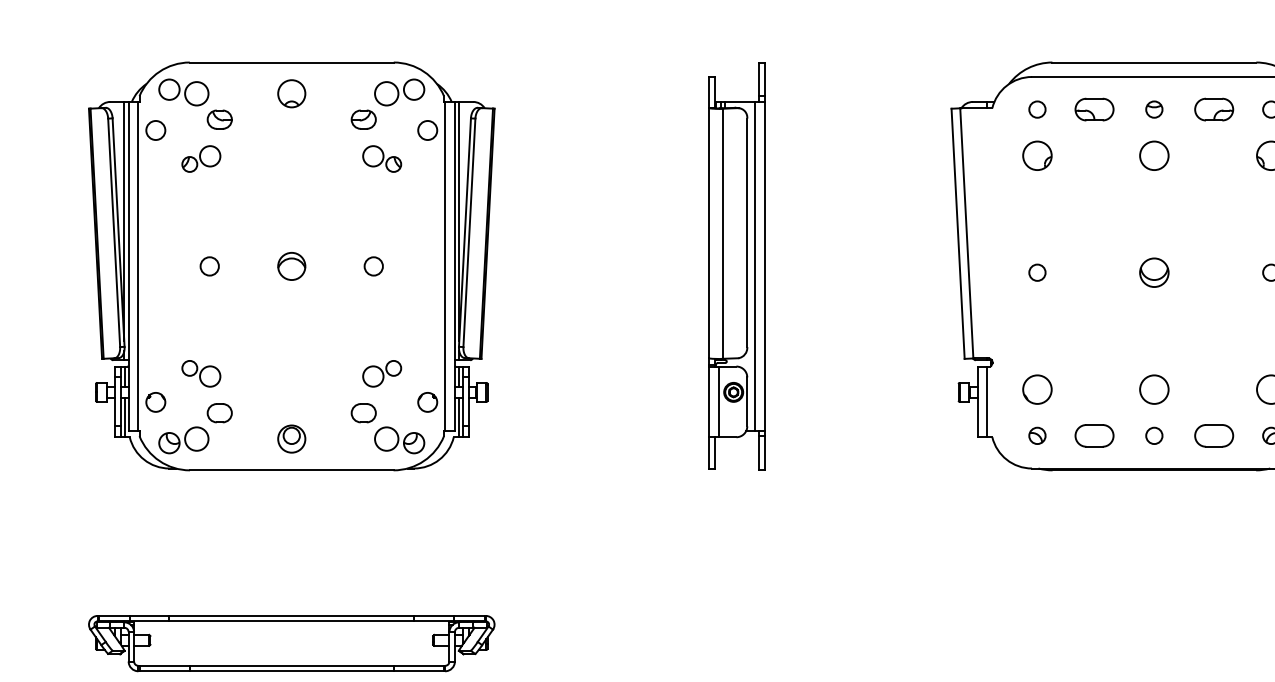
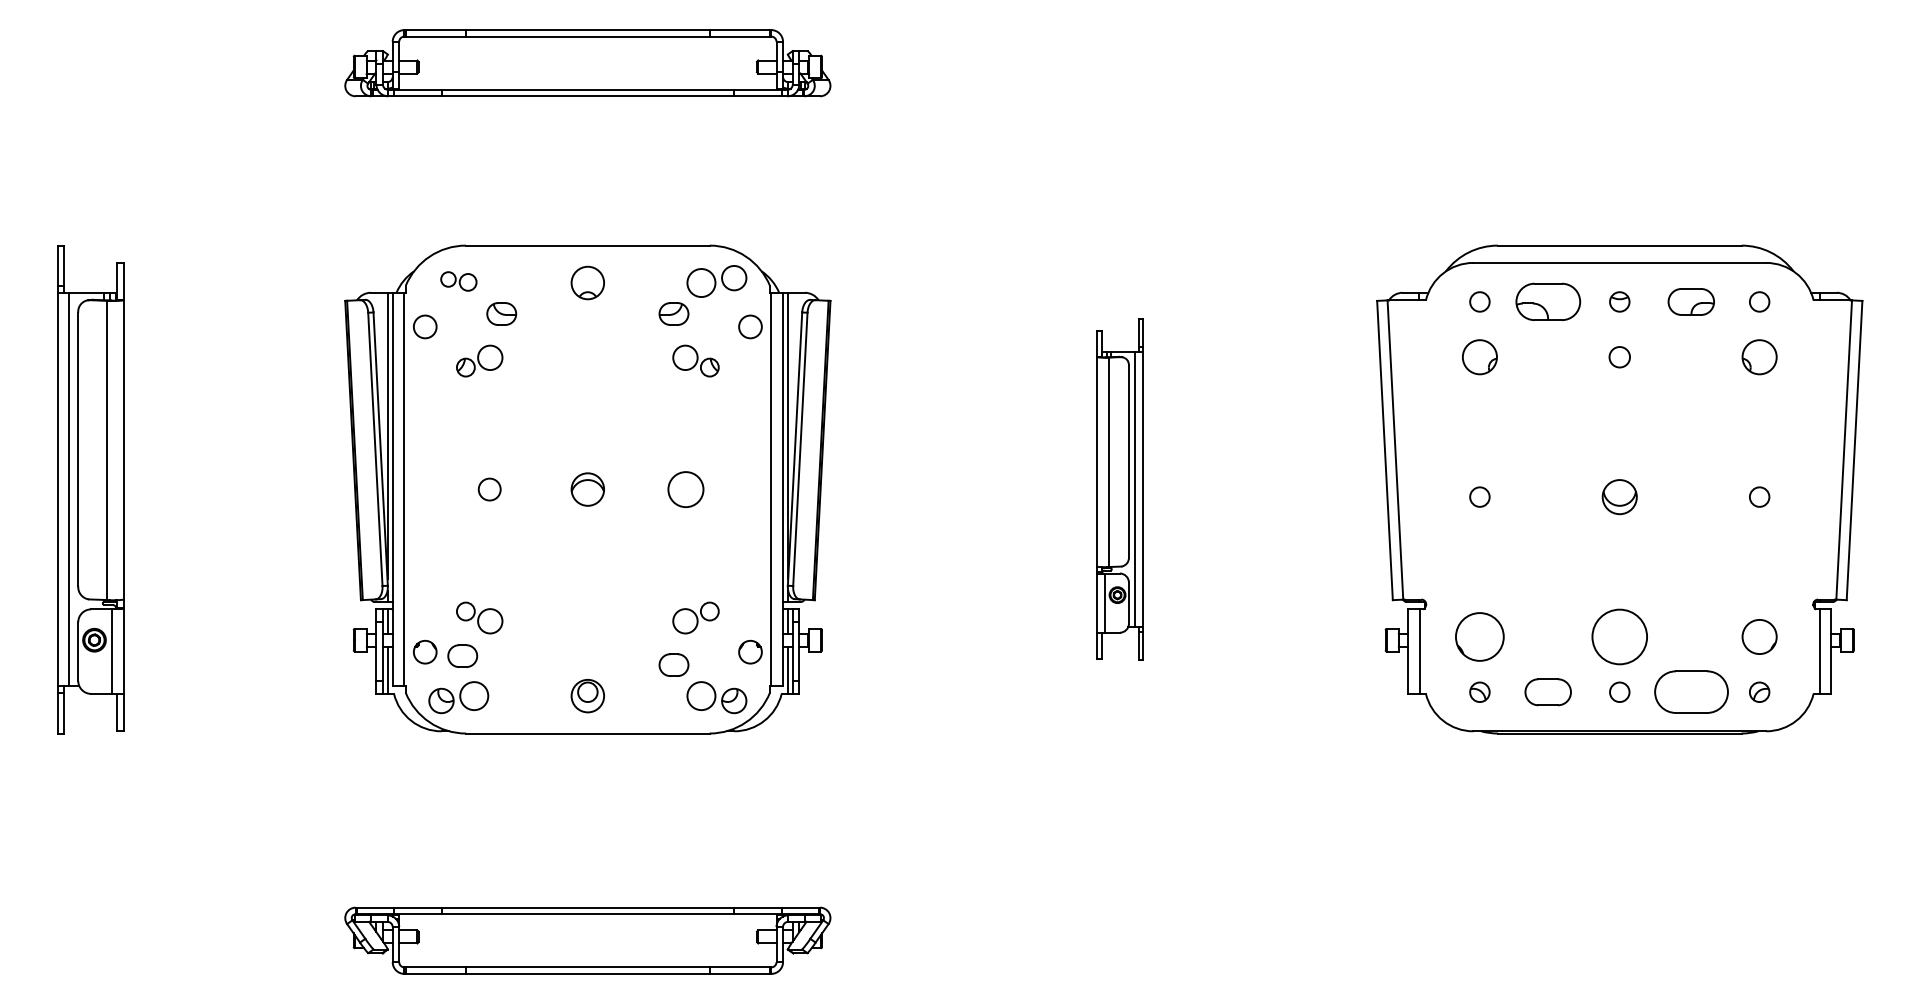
part: (183, 92) -> (458, 281), size x0.6
part: (1093, 109) -> (1547, 301), size x1.4
circle: (1154, 156) -> (1619, 357), size x0.6
circle: (373, 266) -> (685, 489), size x1.6
part: (736, 266) -> (1119, 489), size x0.7
circle: (1037, 389) -> (1479, 636), size x1.4
circle: (1154, 389) -> (1619, 636), size x1.6
part: (219, 412) -> (462, 655), moved
part: (1213, 436) -> (1690, 692), size x1.6

